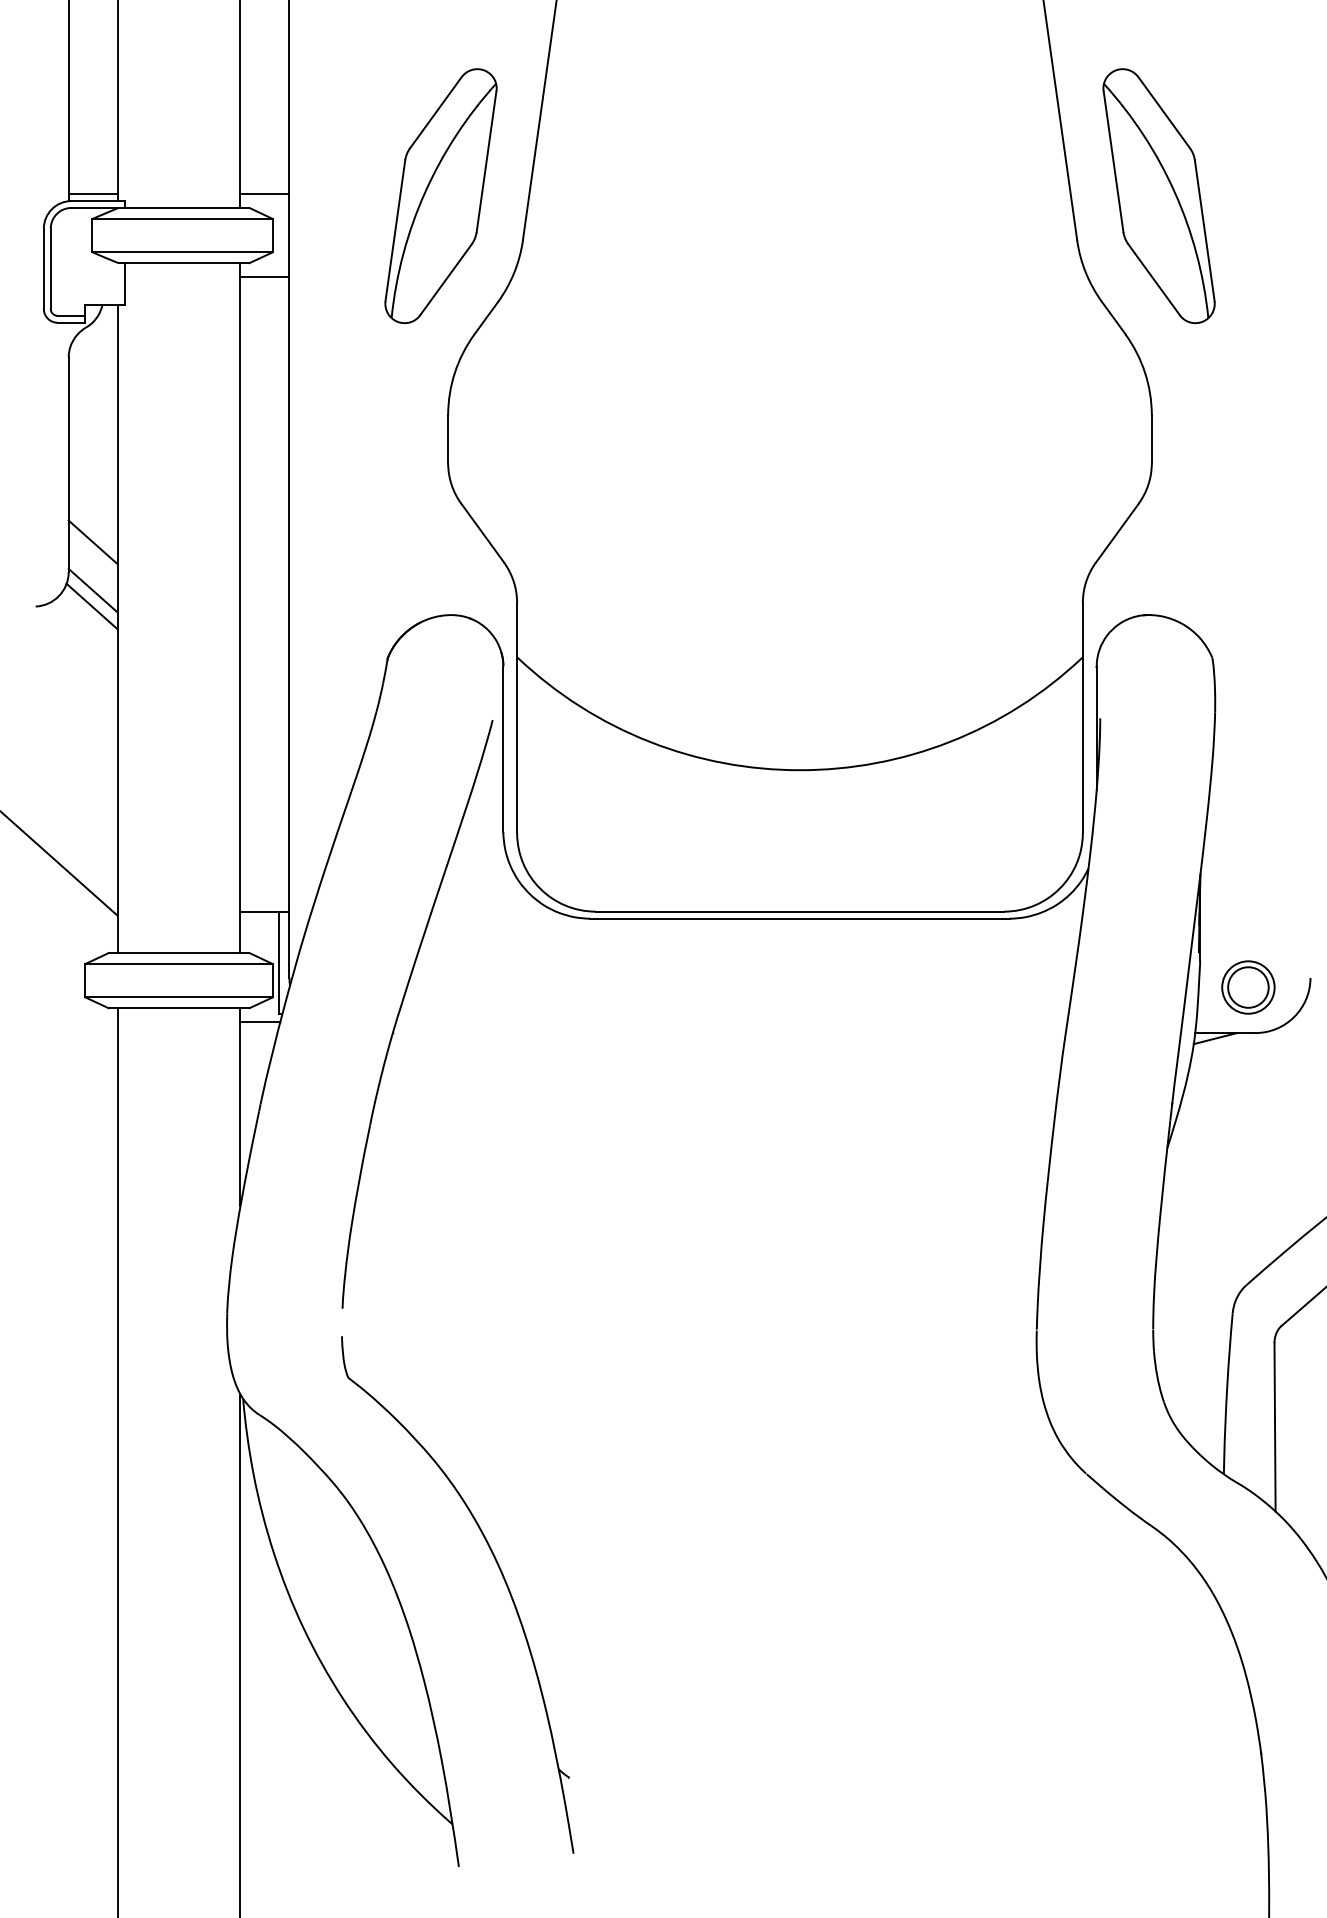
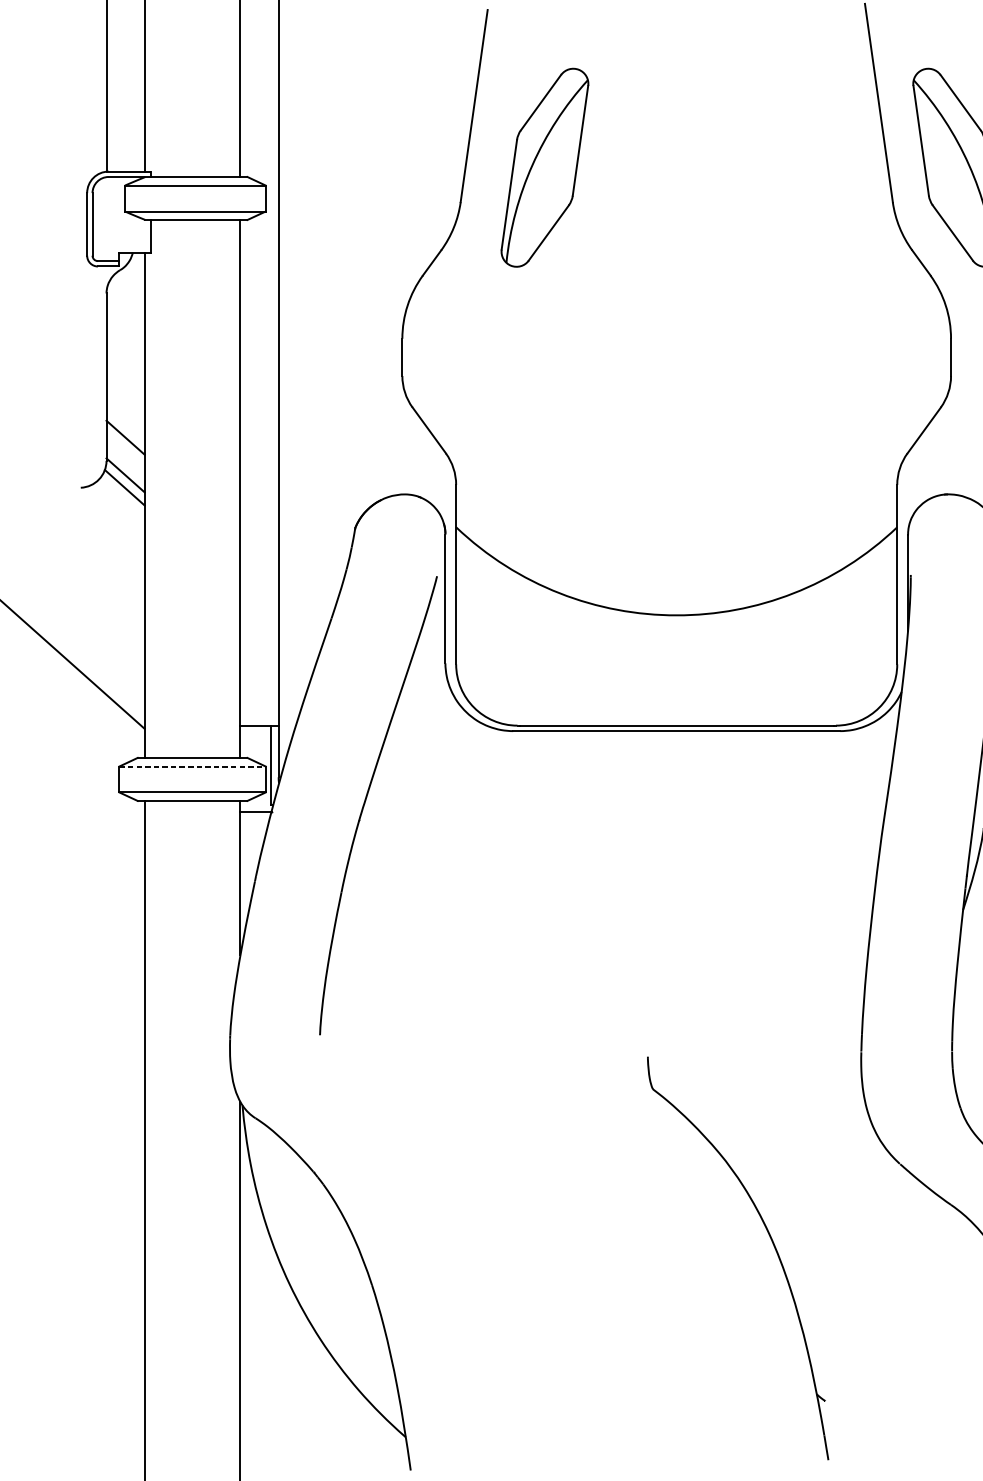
line: (92, 193) -> (125, 165), removed
line: (264, 193) -> (259, 165), removed
part: (440, 196) -> (544, 168), moved
line: (264, 277) -> (259, 231), removed
line: (179, 964) -> (192, 766), solid -> dashed
part: (502, 1577) -> (773, 1244), moved

